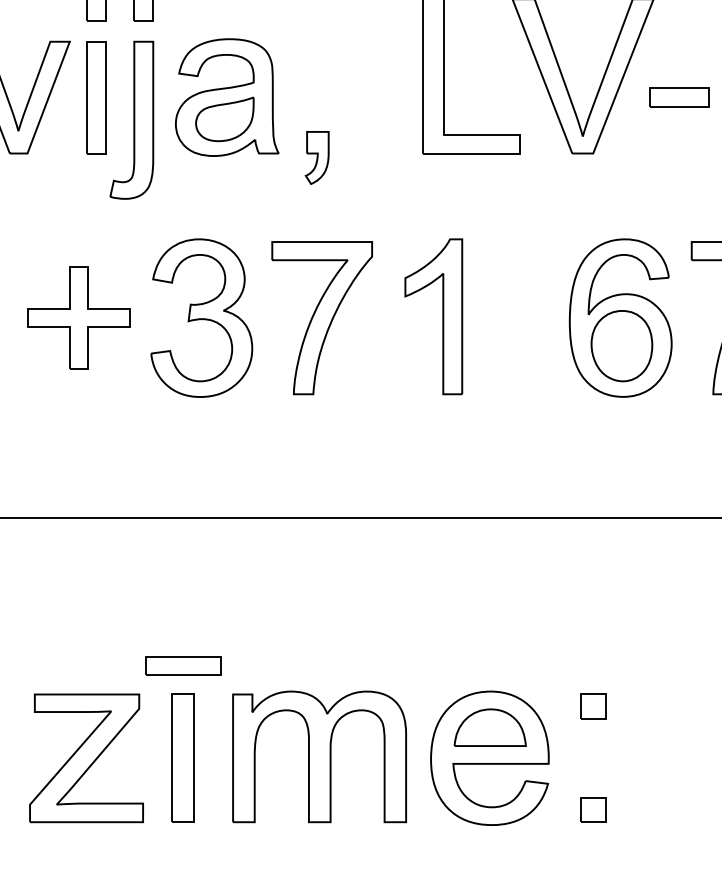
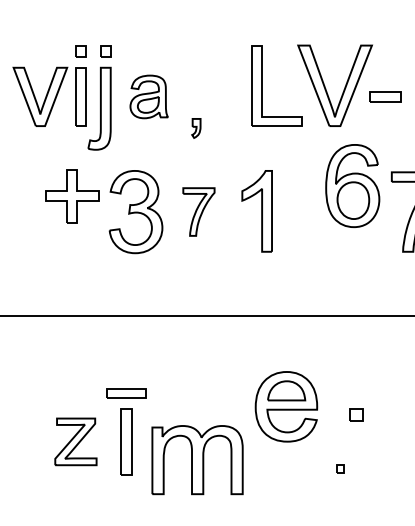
part: (225, 96) -> (148, 96), size x0.7
part: (317, 158) -> (196, 128), size x0.7
part: (321, 317) -> (198, 211), size x0.6
part: (620, 317) -> (352, 185), moved
part: (80, 318) -> (72, 196), moved
part: (593, 705) -> (356, 414), moved
part: (85, 757) -> (75, 441), size x0.7
part: (319, 757) -> (197, 460), moved
part: (489, 757) -> (286, 406), moved
part: (593, 809) -> (340, 468), size x0.6

